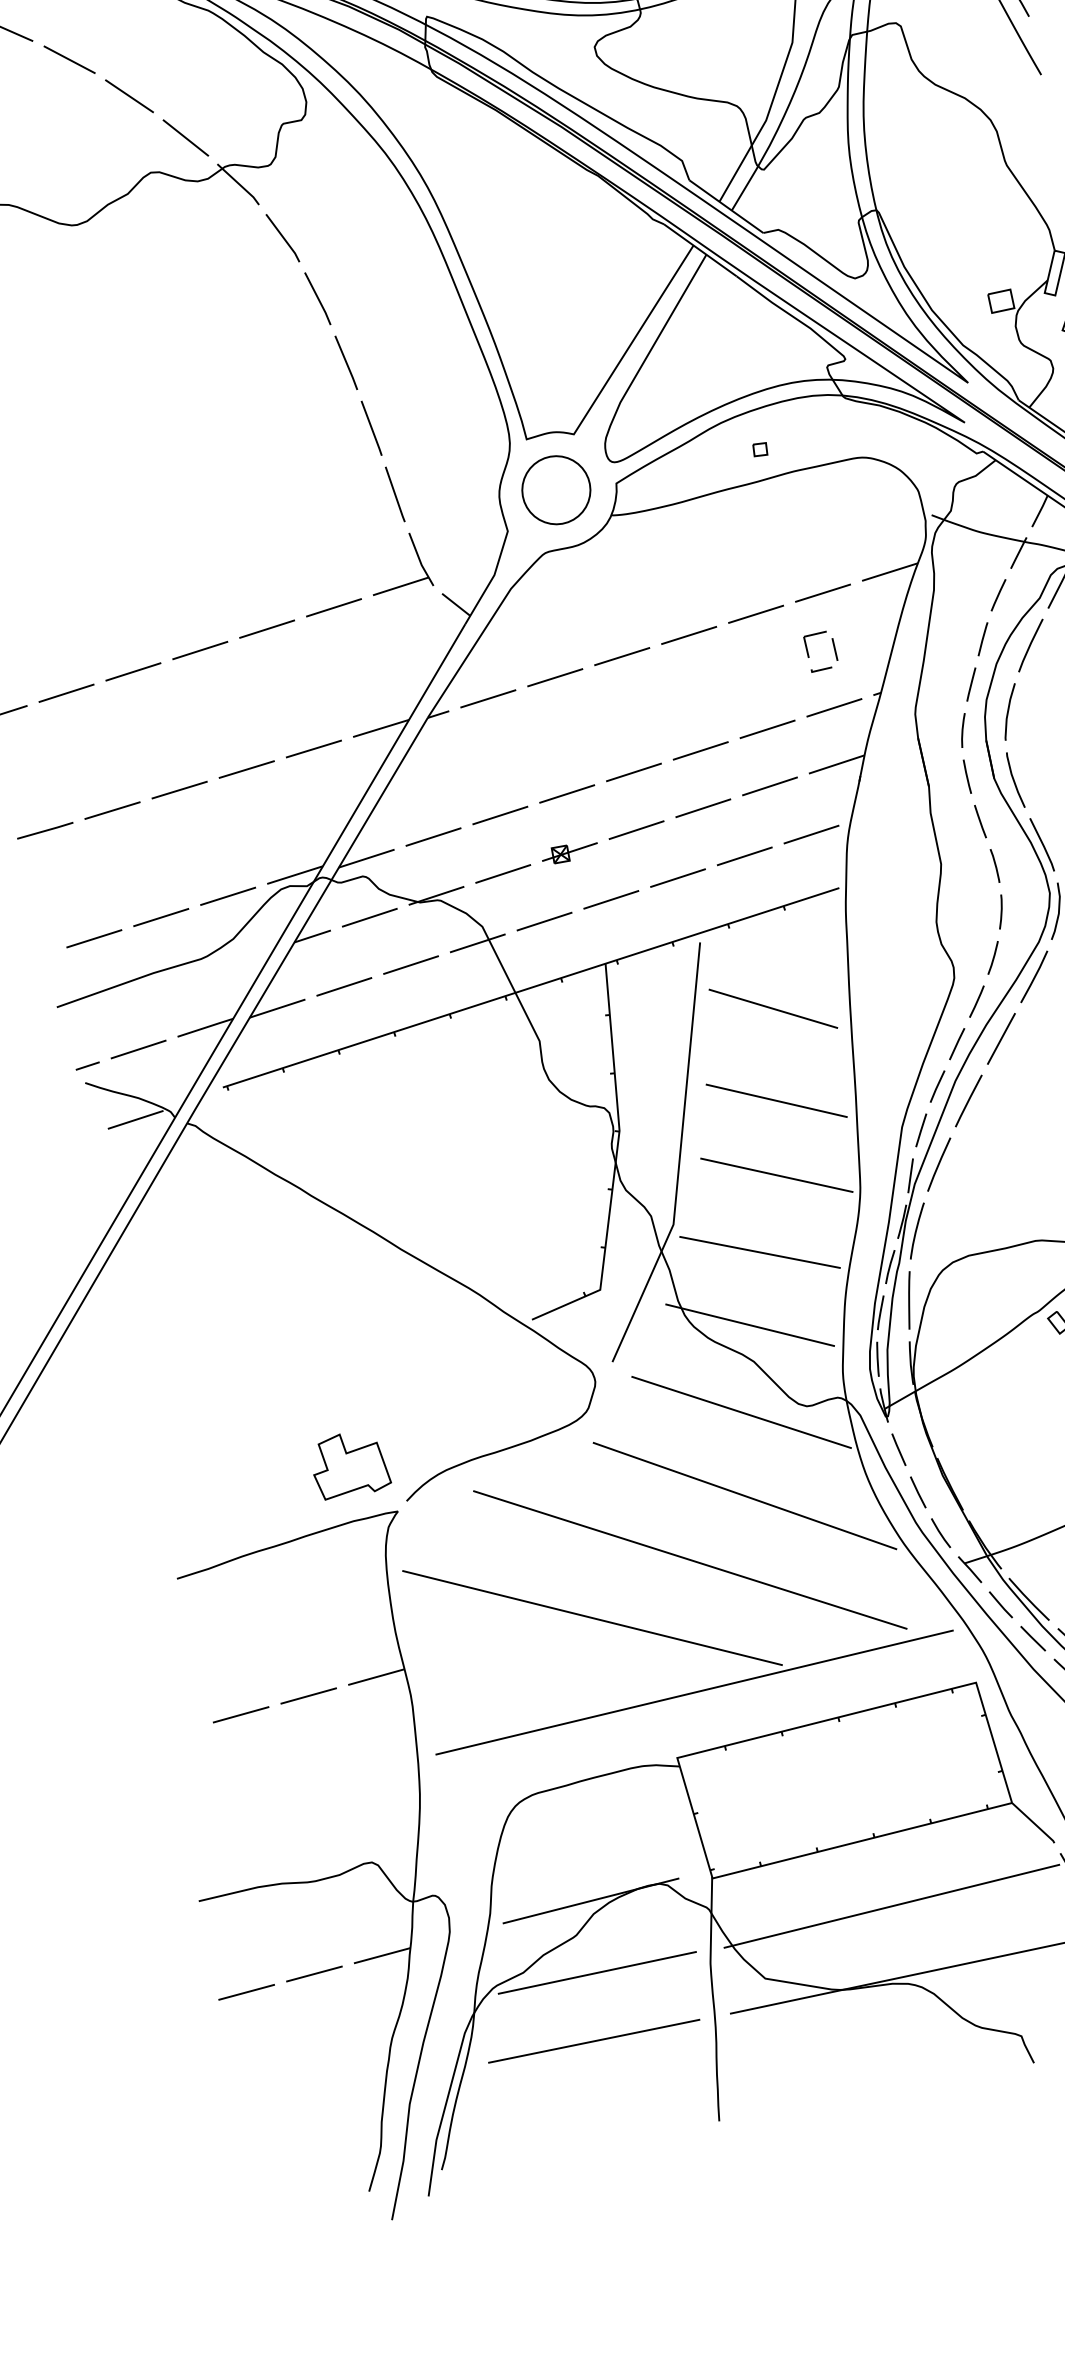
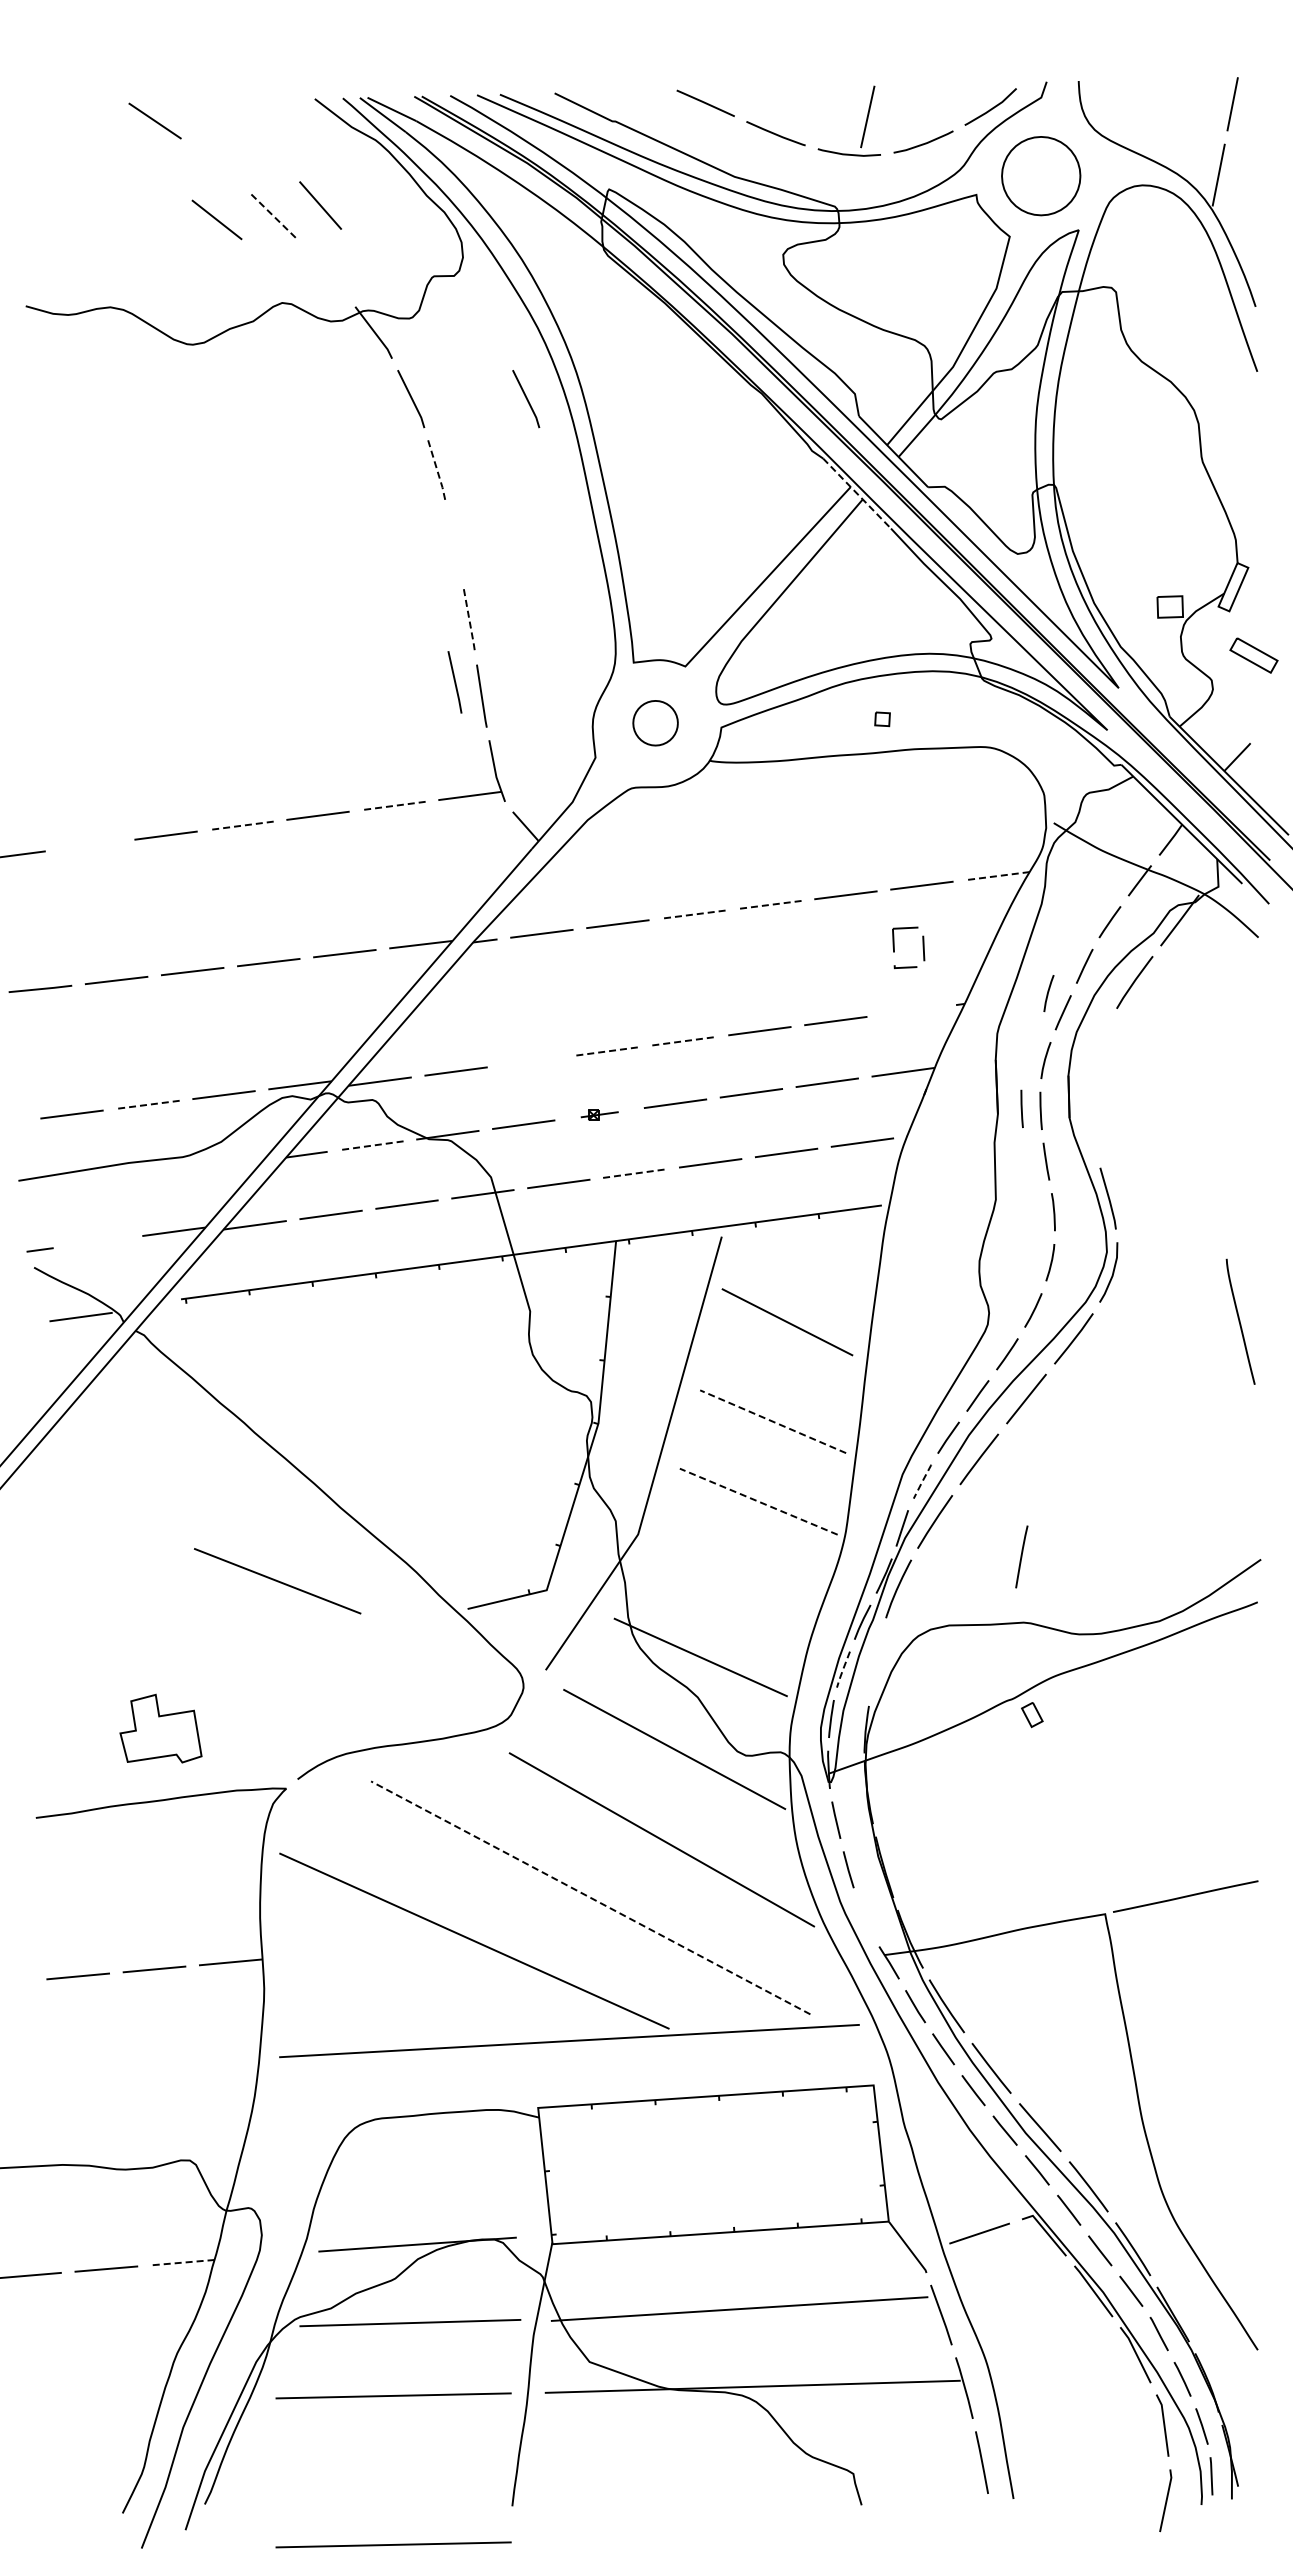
line: (69, 59) -> (216, 219), moved
line: (129, 95) -> (274, 216), solid -> dashed
line: (185, 137) -> (320, 205), moved
line: (386, 219) -> (526, 399), added
line: (700, 250) -> (857, 493), solid -> dashed
line: (318, 299) -> (437, 471), solid -> dashed
line: (345, 363) -> (454, 682), moved
line: (371, 429) -> (469, 621), solid -> dashed
part: (556, 490) -> (655, 723), size x0.6
line: (889, 572) -> (997, 876), solid -> dashed
line: (333, 607) -> (393, 805), solid -> dashed
line: (688, 635) -> (769, 904), solid -> dashed
line: (200, 650) -> (242, 825), solid -> dashed
line: (621, 656) -> (693, 914), solid -> dashed
line: (954, 669) -> (1048, 993), added
line: (65, 693) -> (89, 845), removed
line: (834, 707) -> (911, 1010), removed
line: (1009, 711) -> (1098, 1049), removed
line: (633, 772) -> (683, 1041), solid -> dashed
line: (949, 777) -> (1021, 1108), added
line: (1014, 779) -> (1091, 1123), removed
line: (566, 794) -> (607, 1051), solid -> dashed
line: (499, 815) -> (531, 1061), removed
part: (570, 853) -> (599, 1115), size x0.6
line: (611, 899) -> (634, 1173), solid -> dashed
line: (161, 917) -> (148, 1104), solid -> dashed
line: (369, 917) -> (371, 1145), solid -> dashed
line: (138, 1049) -> (97, 1242), removed
line: (776, 1100) -> (772, 1421), solid -> dashed
line: (921, 1130) -> (922, 1481), solid -> dashed
line: (776, 1175) -> (758, 1501), solid -> dashed
line: (759, 1252) -> (277, 1581), moved
line: (909, 1300) -> (1021, 1556), moved
line: (880, 1312) -> (843, 1669), solid -> dashed
part: (349, 1464) -> (160, 1728), moved
line: (941, 1532) -> (865, 1917), removed
line: (690, 1559) -> (590, 1897), solid -> dashed
line: (381, 1955) -> (182, 2262), solid -> dashed
line: (618, 2175) -> (393, 2544), added

